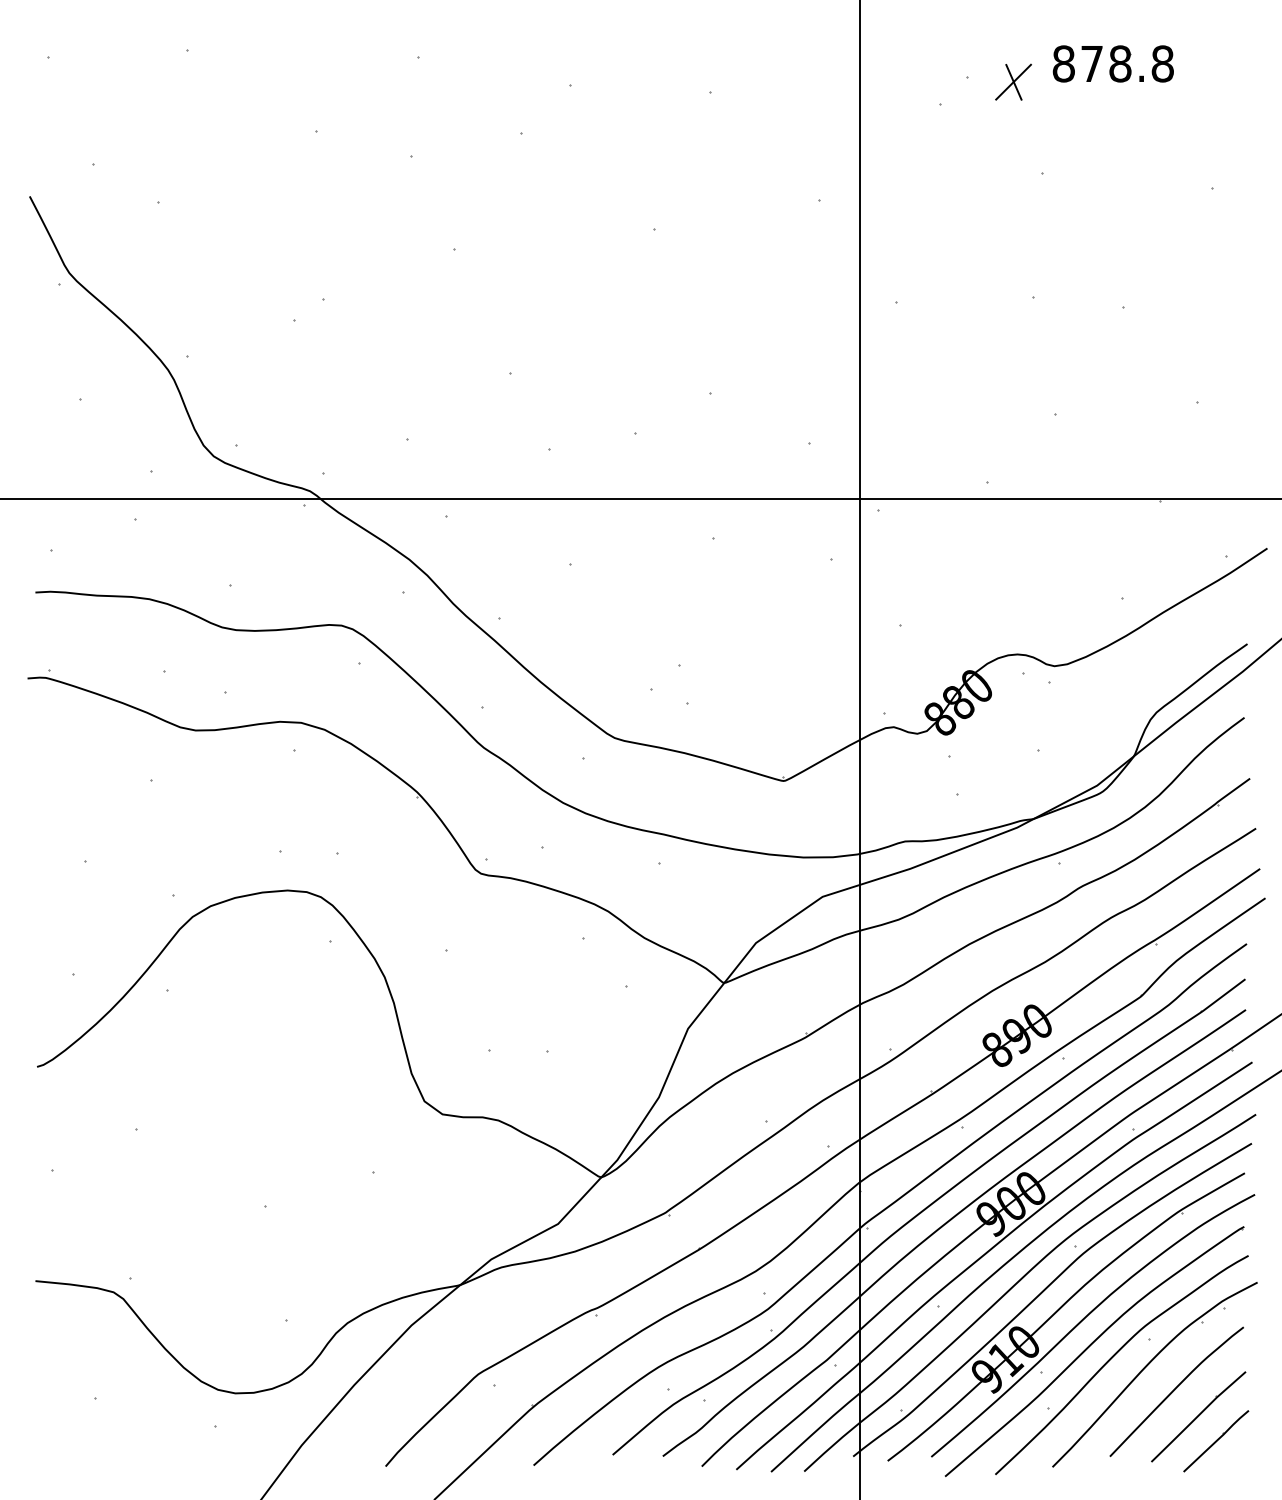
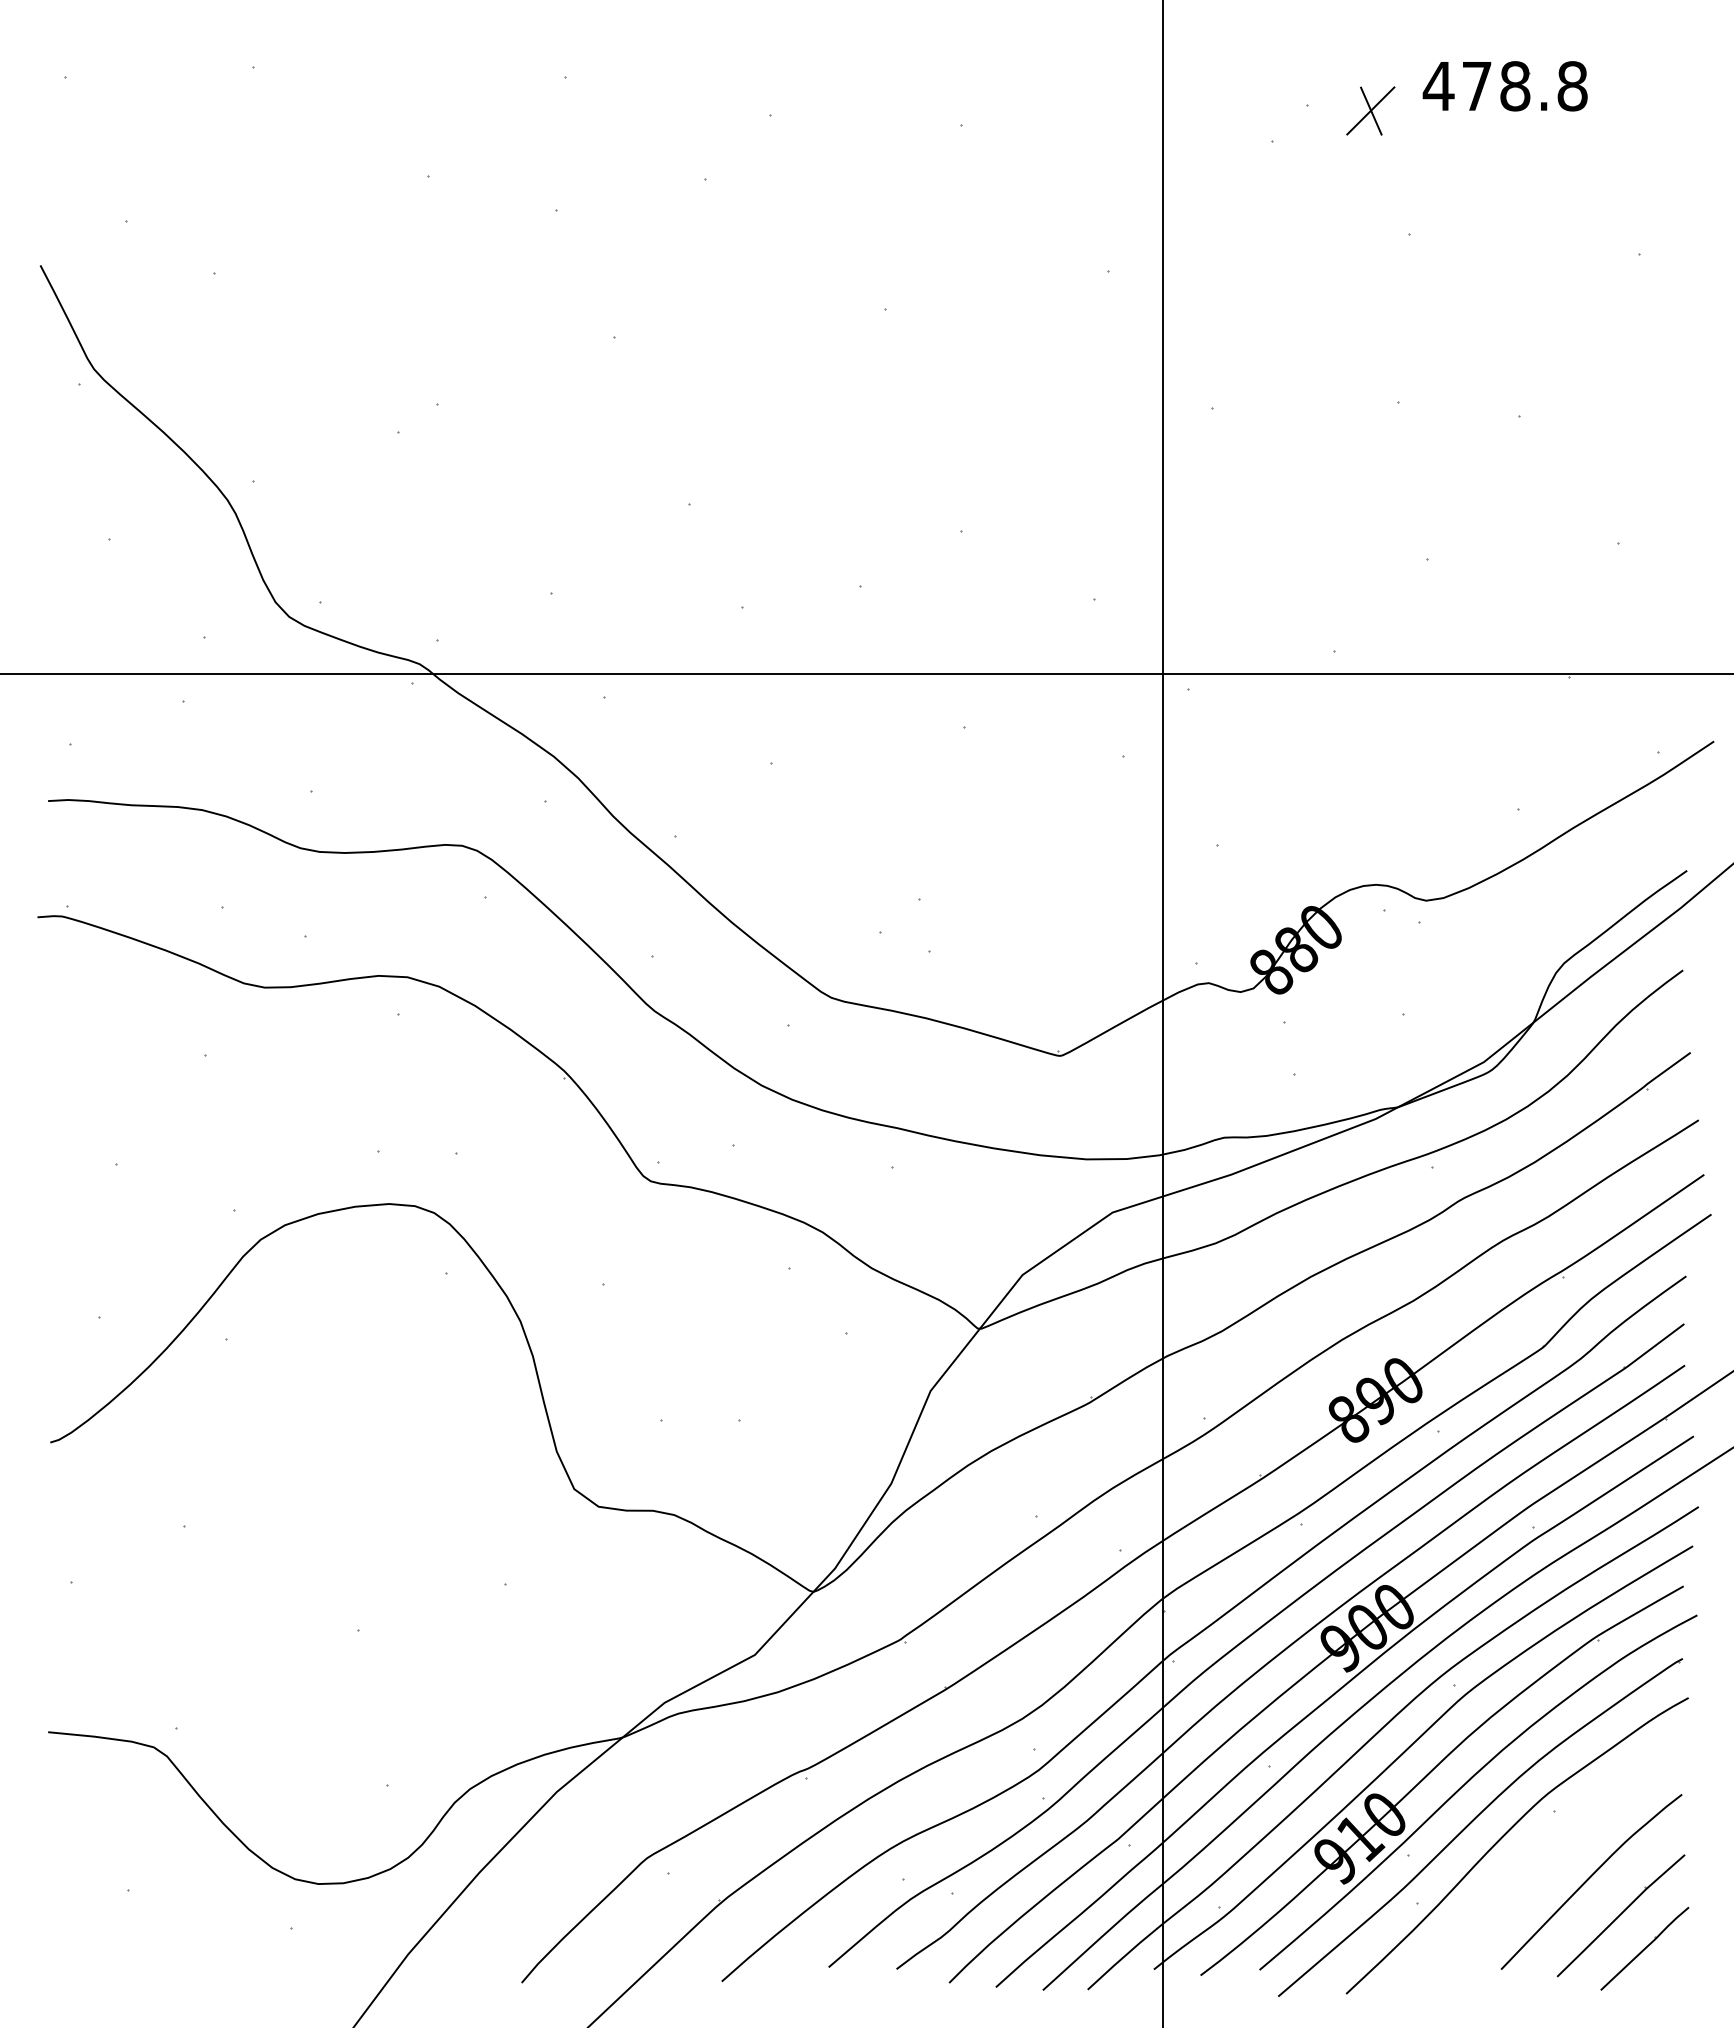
text: (1063, 64) -> (1438, 86), 878.8 -> 478.8
part: (1147, 1366) -> (1551, 1847), removed

